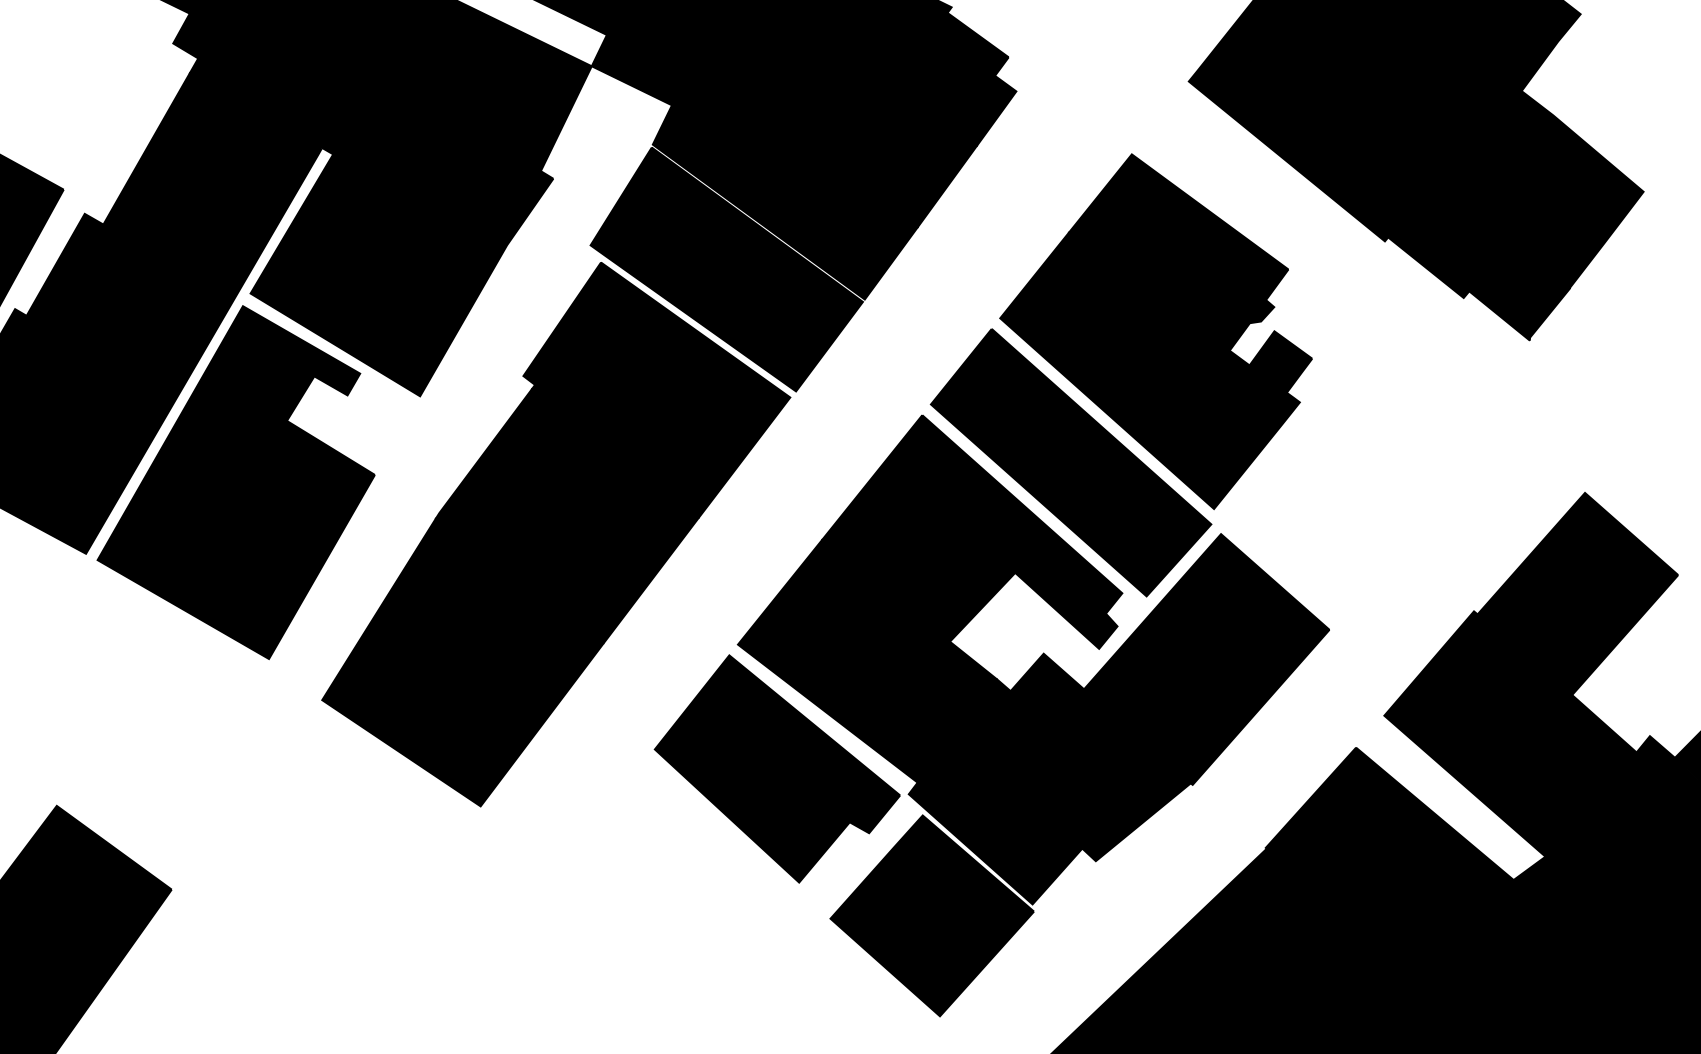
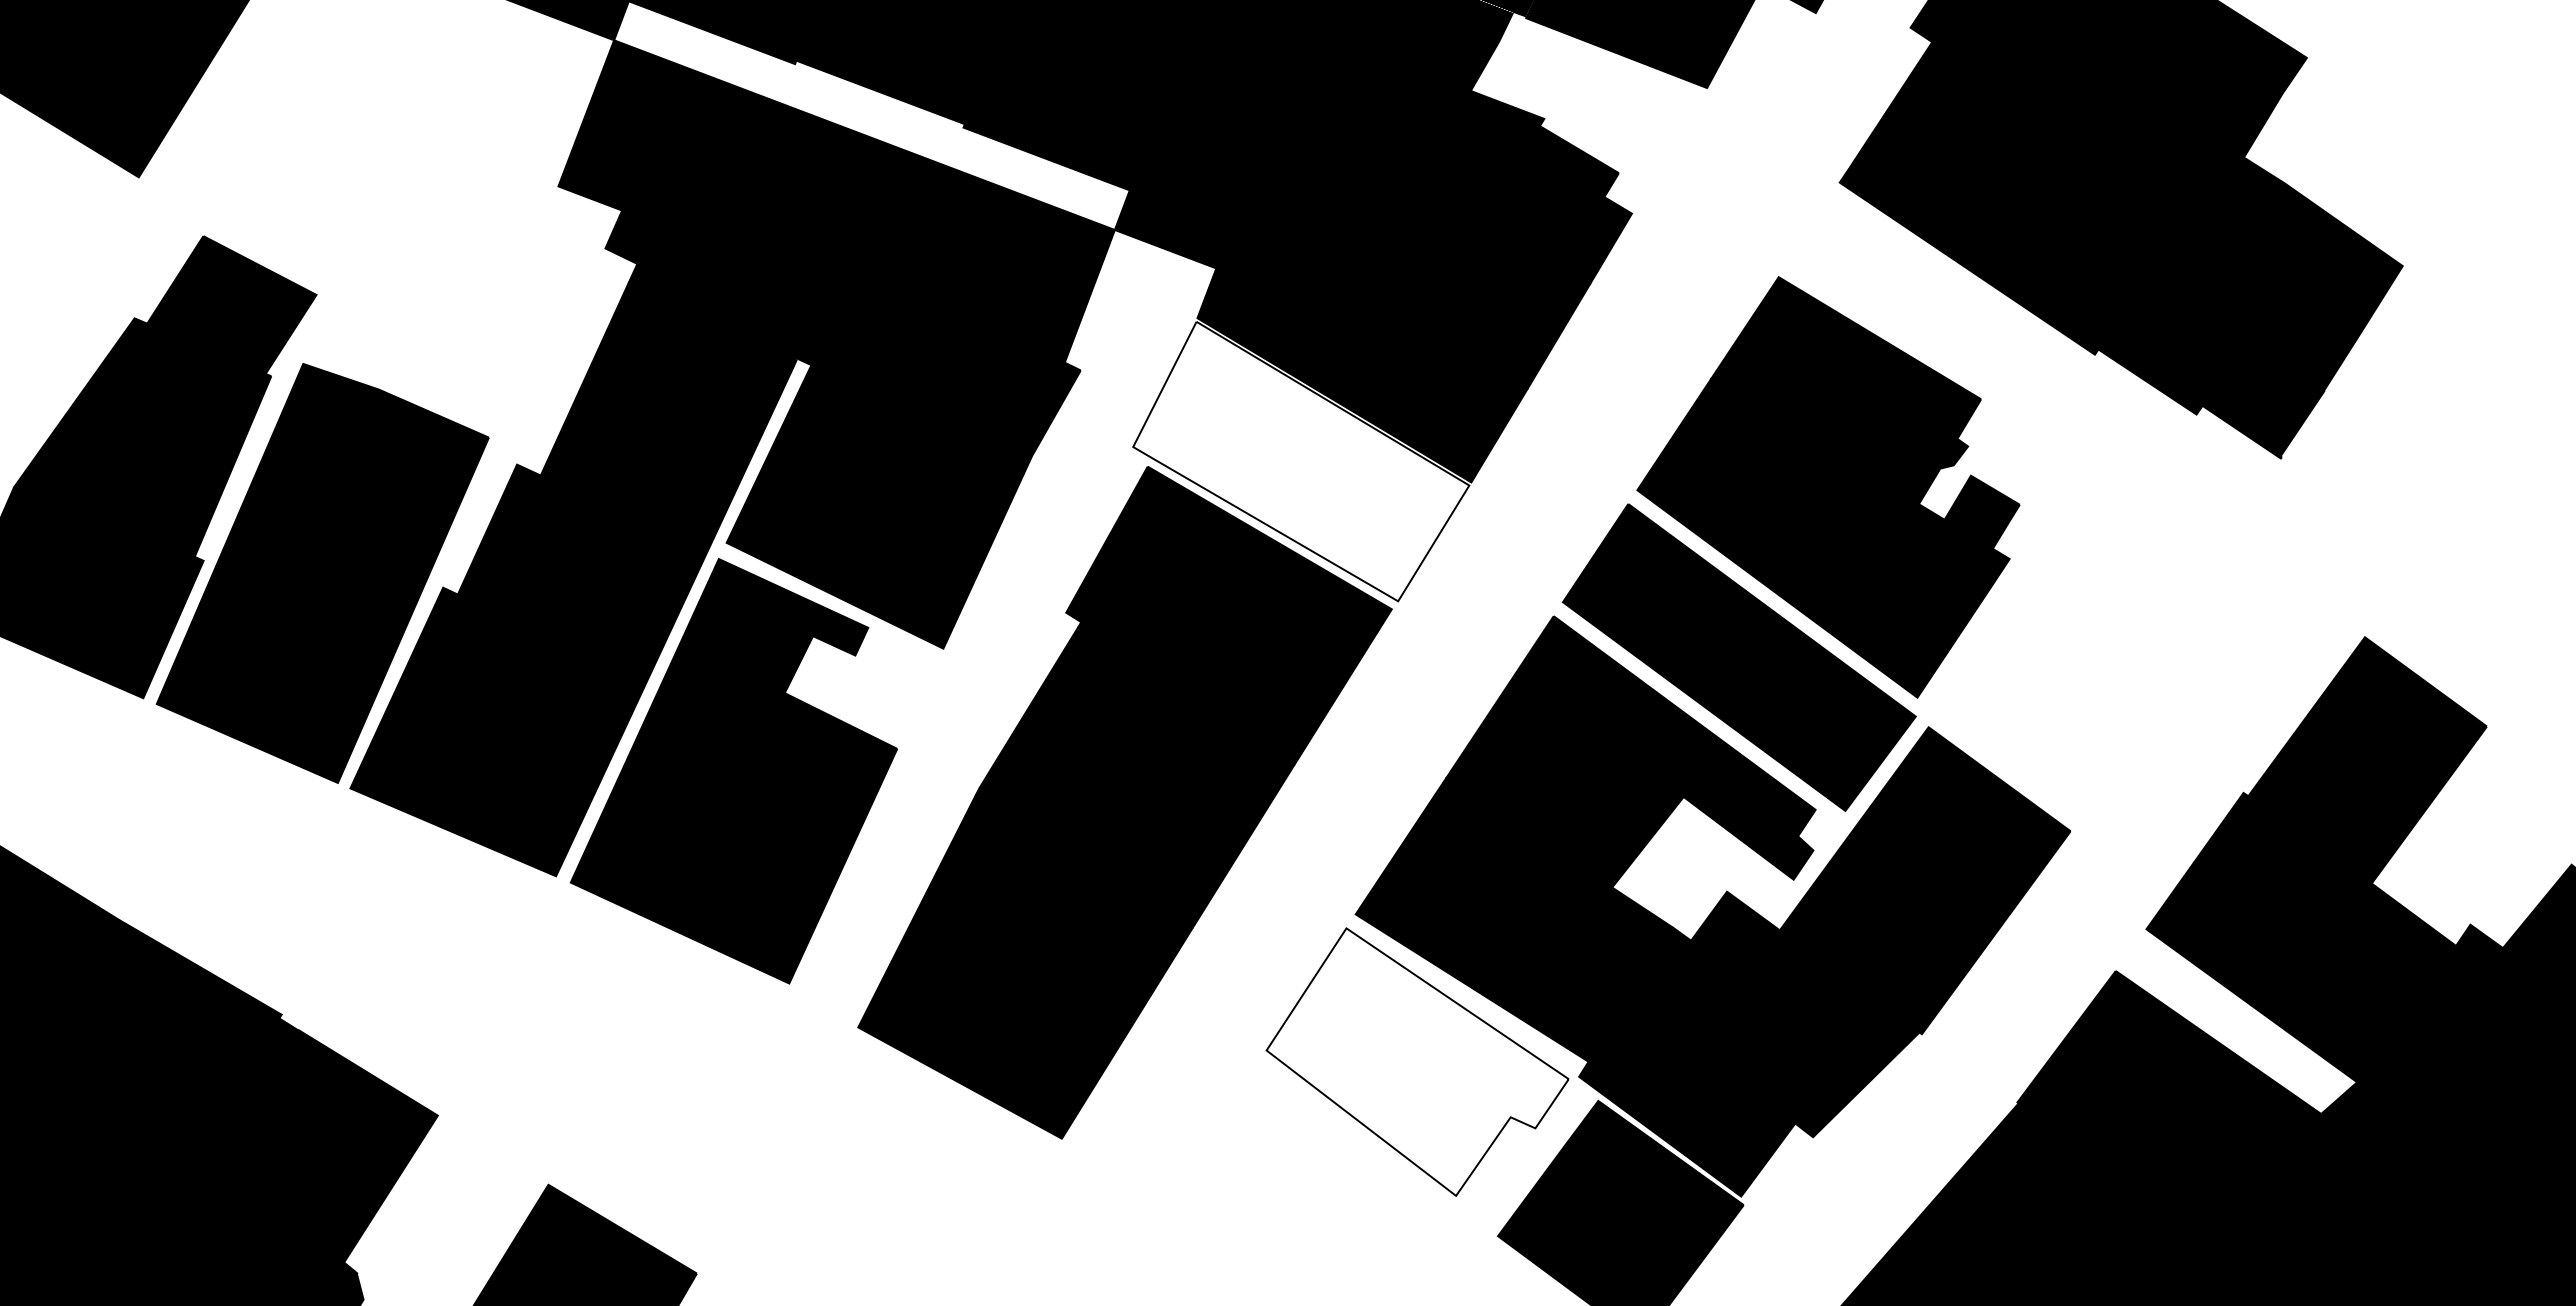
fill: (727, 269) -> (1301, 461), removed
fill: (777, 769) -> (1417, 1061), removed

